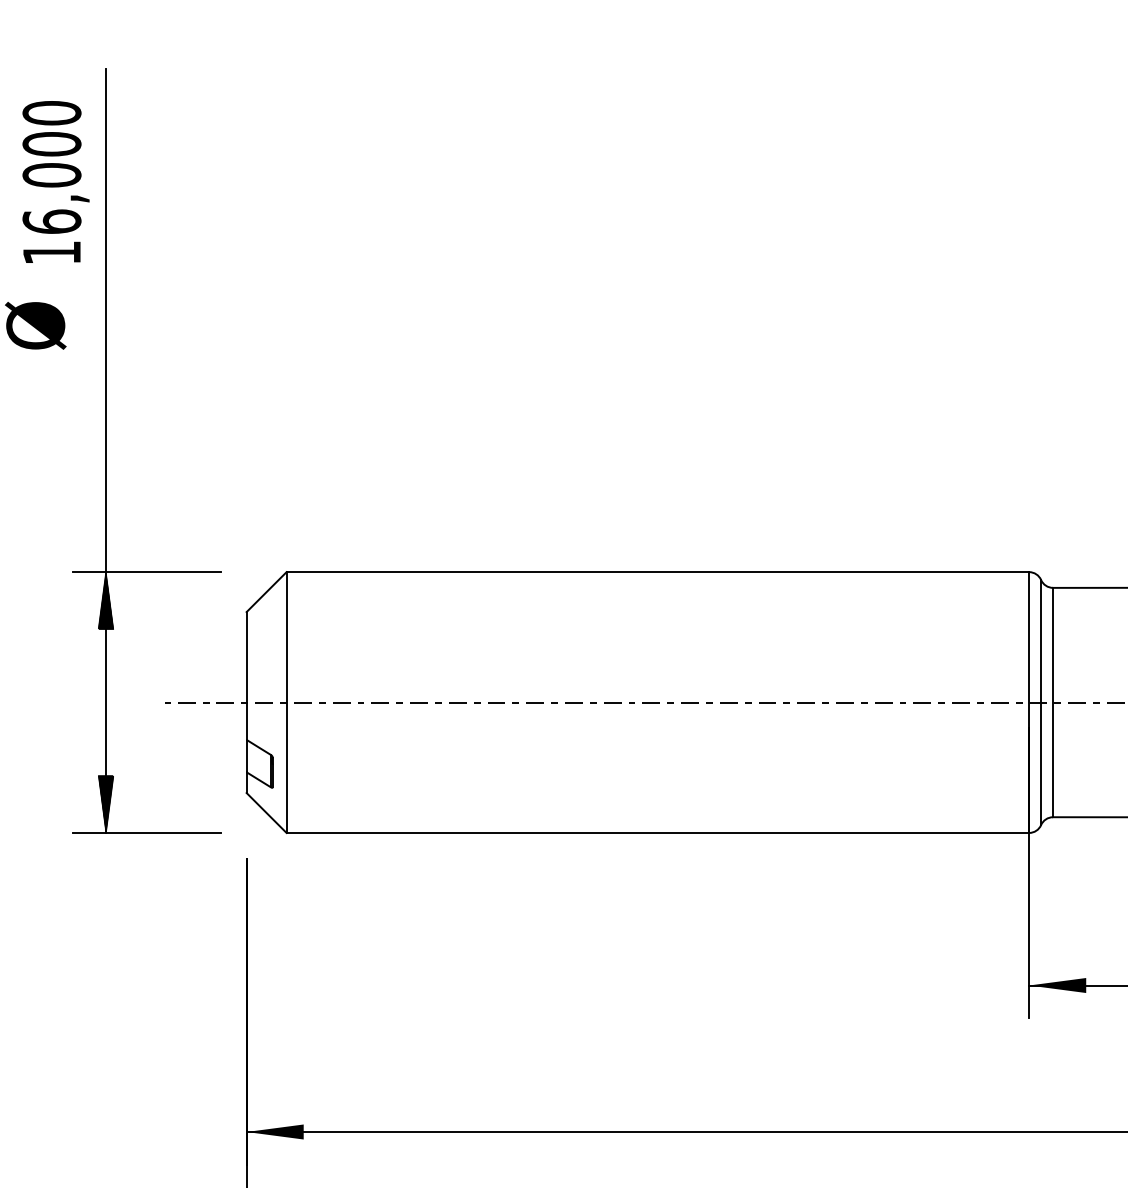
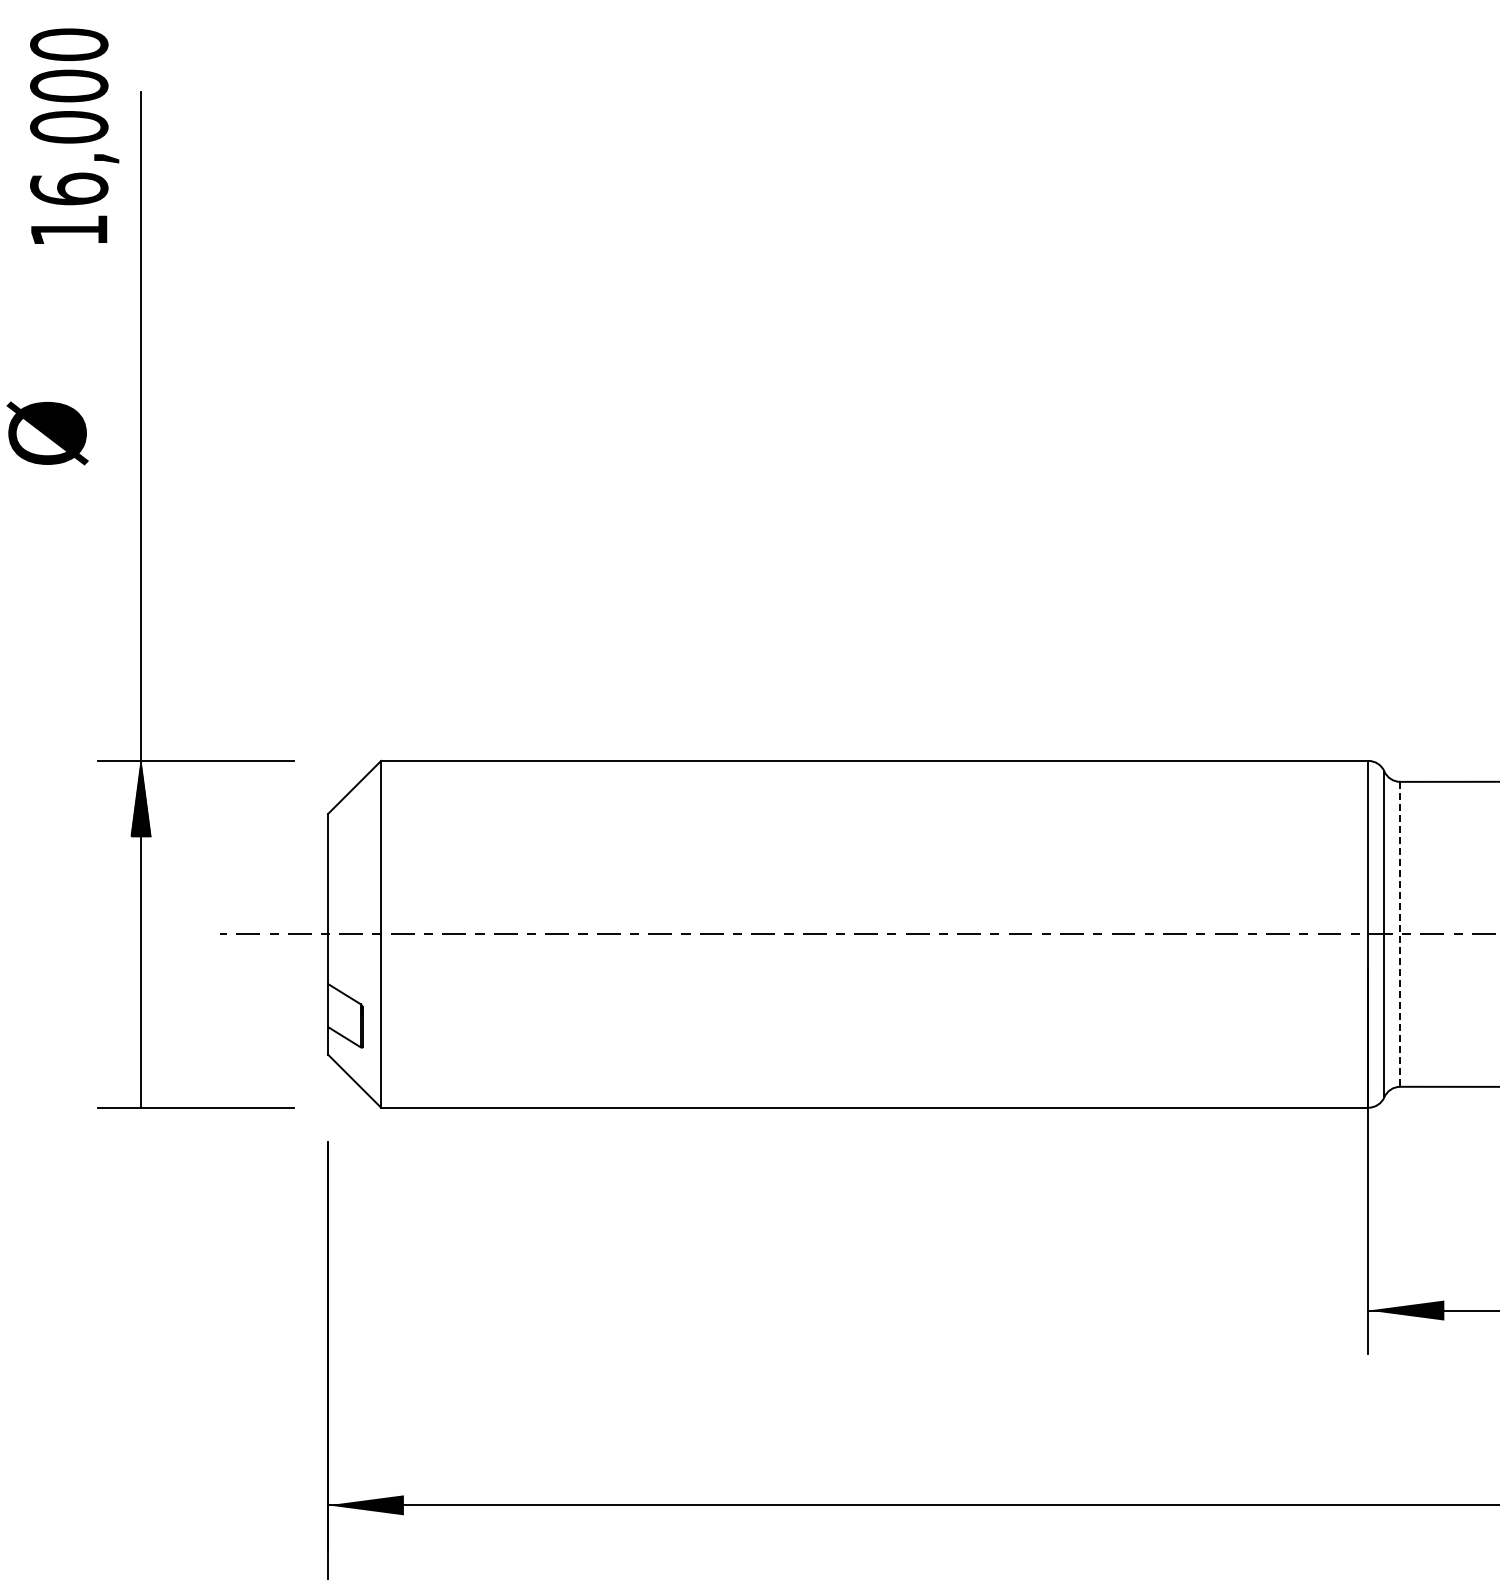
text: (55, 181) -> (74, 135), moved
line: (1053, 702) -> (1400, 934), solid -> dashed
hatch: (106, 804) -> (141, 1069), removed

